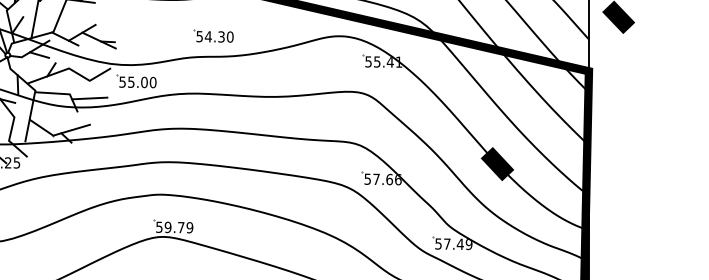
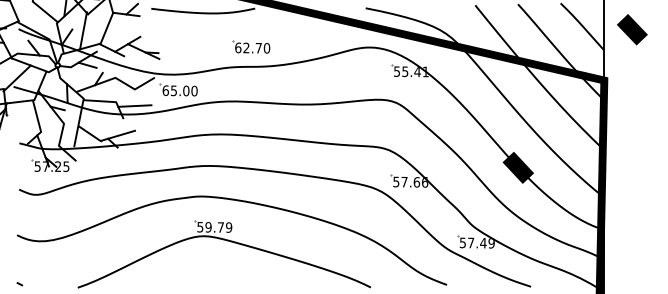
text: (210, 36) -> (248, 47), 54.30 -> 62.70
text: (122, 81) -> (165, 90), 55.00 -> 65.00

